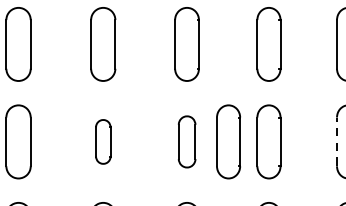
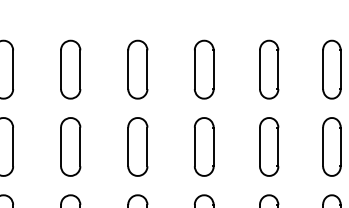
part: (102, 141) -> (137, 146), size x1.67
part: (187, 141) -> (204, 146), size x1.43
part: (228, 141) -> (237, 146), removed
line: (337, 141) -> (323, 146), dashed -> solid

